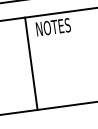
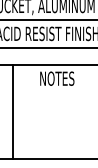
line: (31, 63) -> (13, 111), moved

